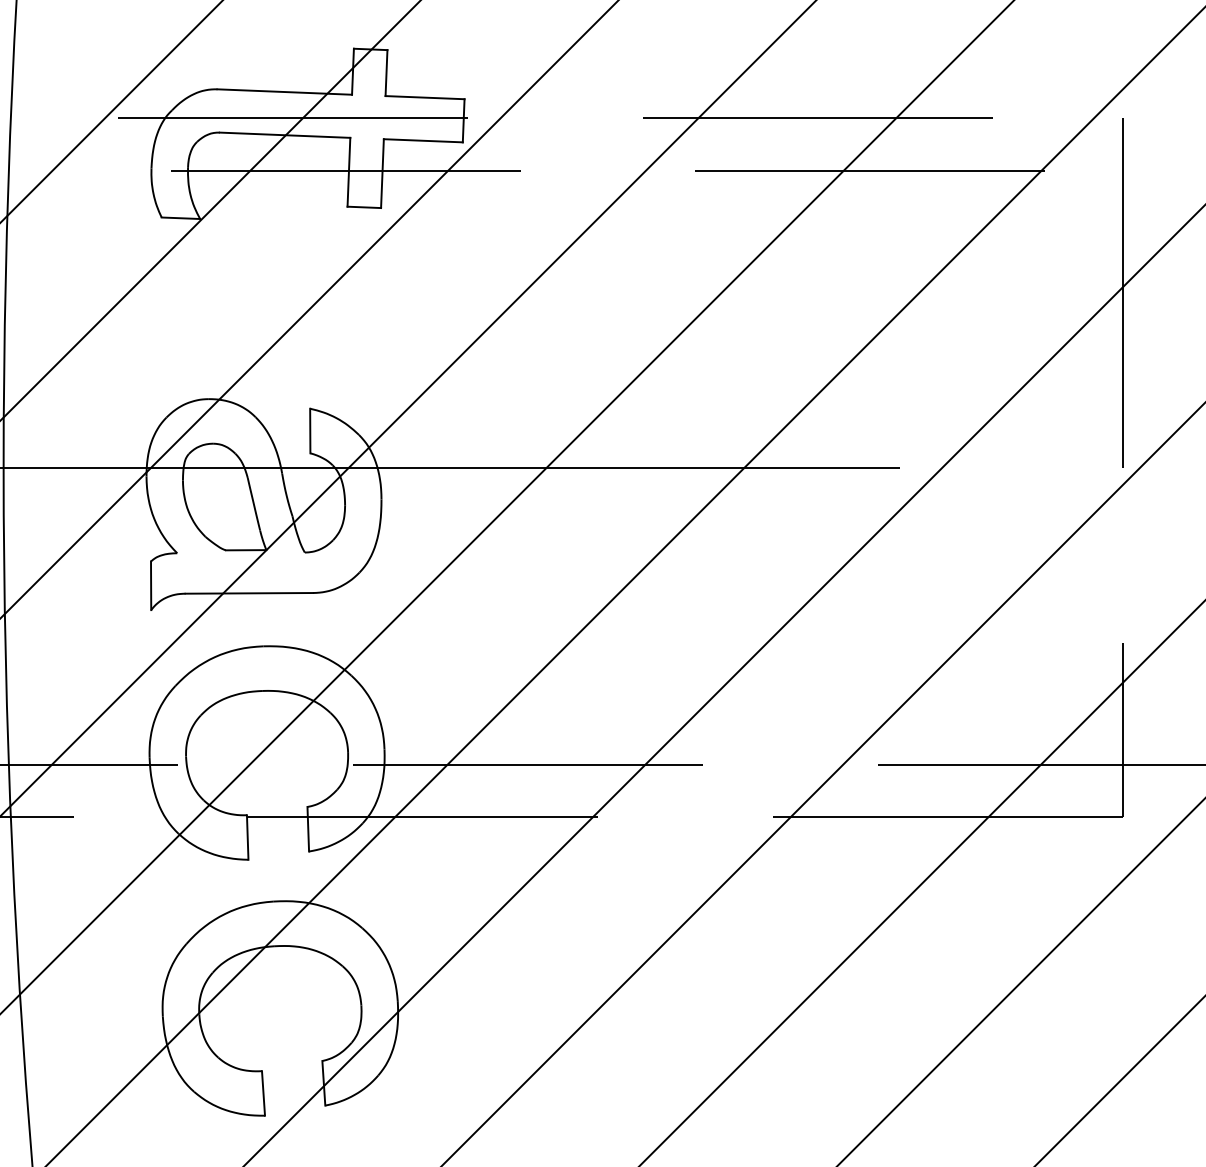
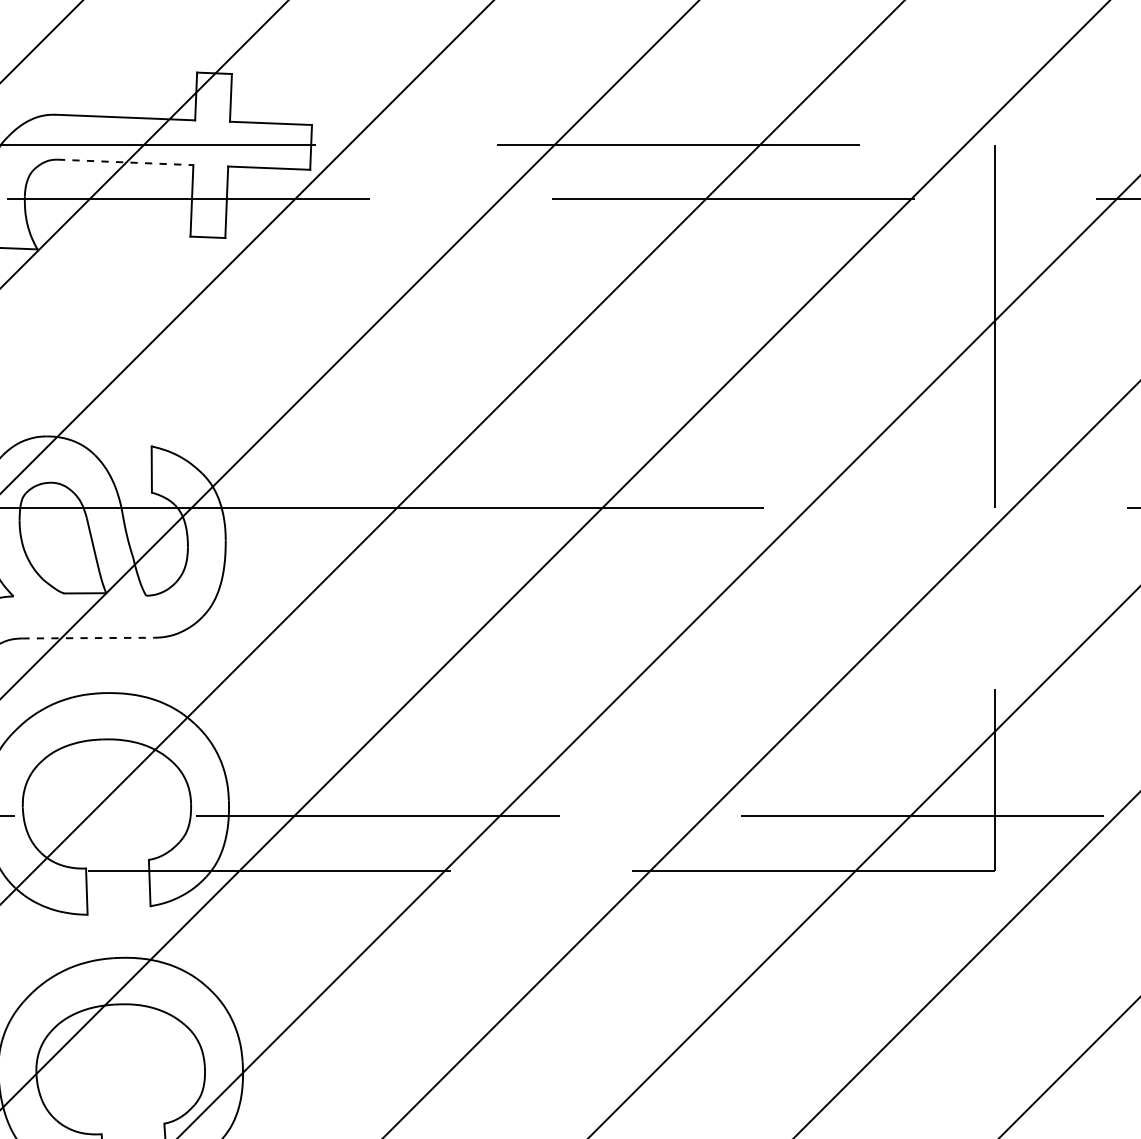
line: (285, 135) -> (126, 162), solid -> dashed
line: (249, 593) -> (88, 638), solid -> dashed

